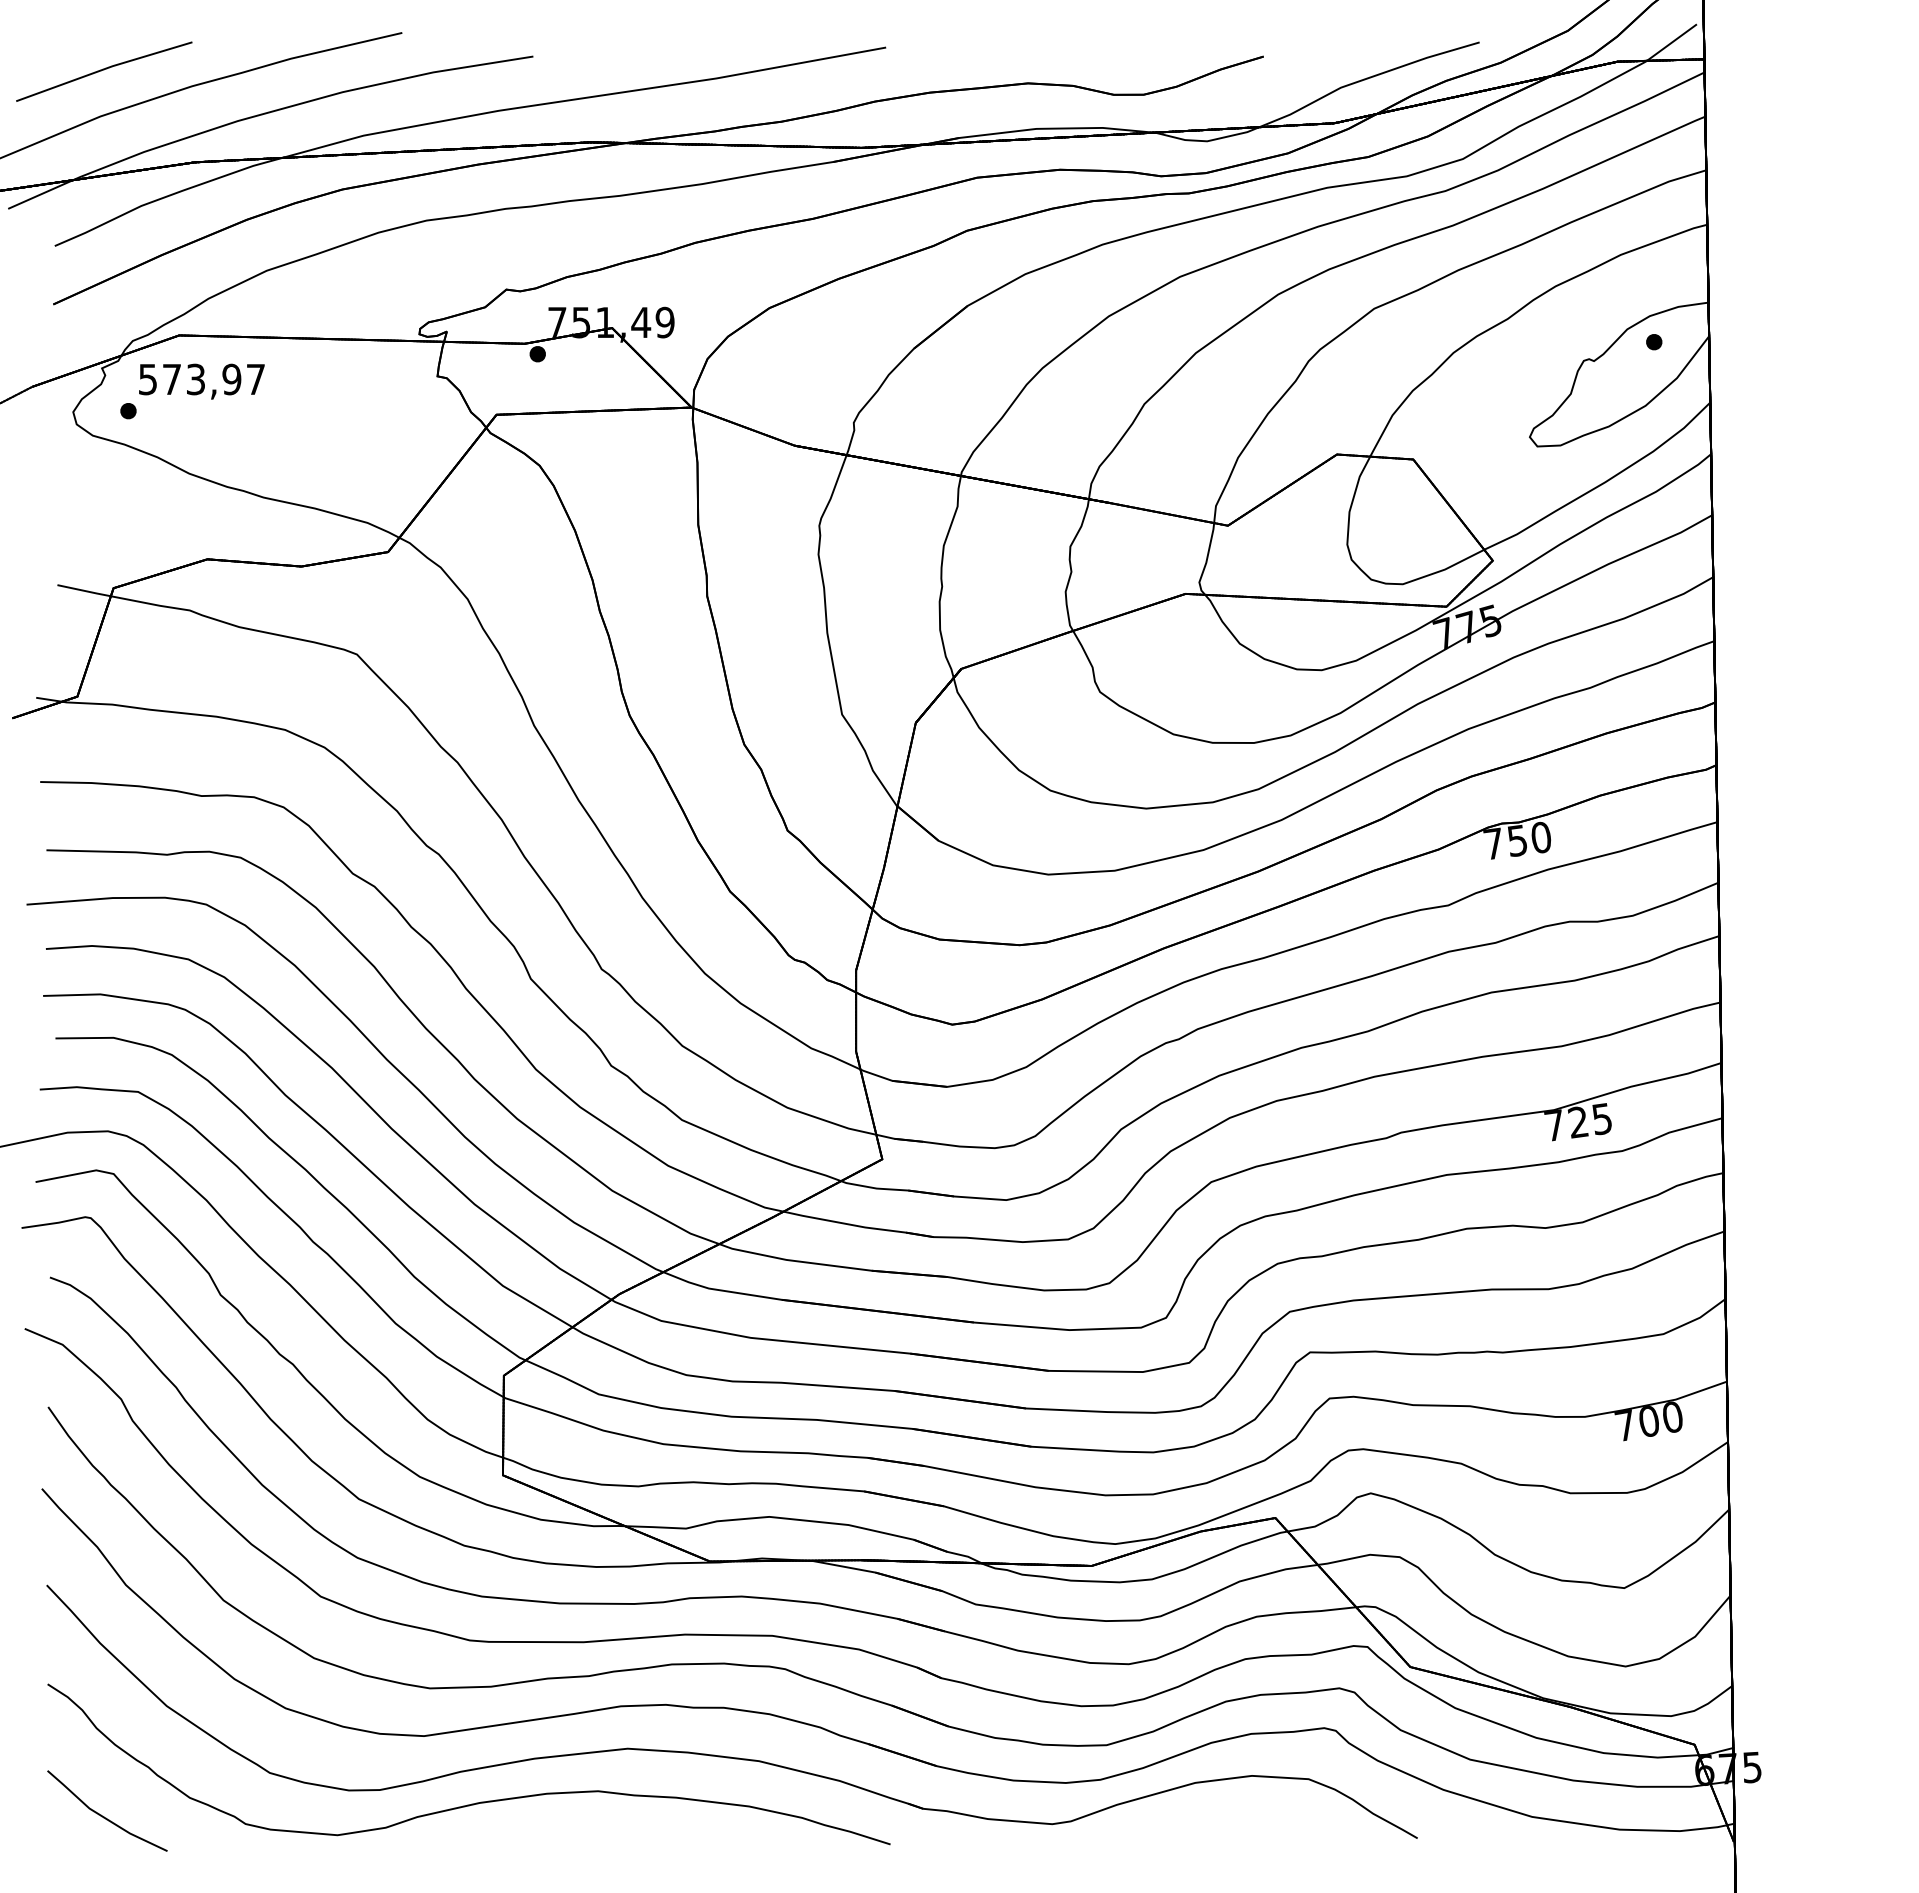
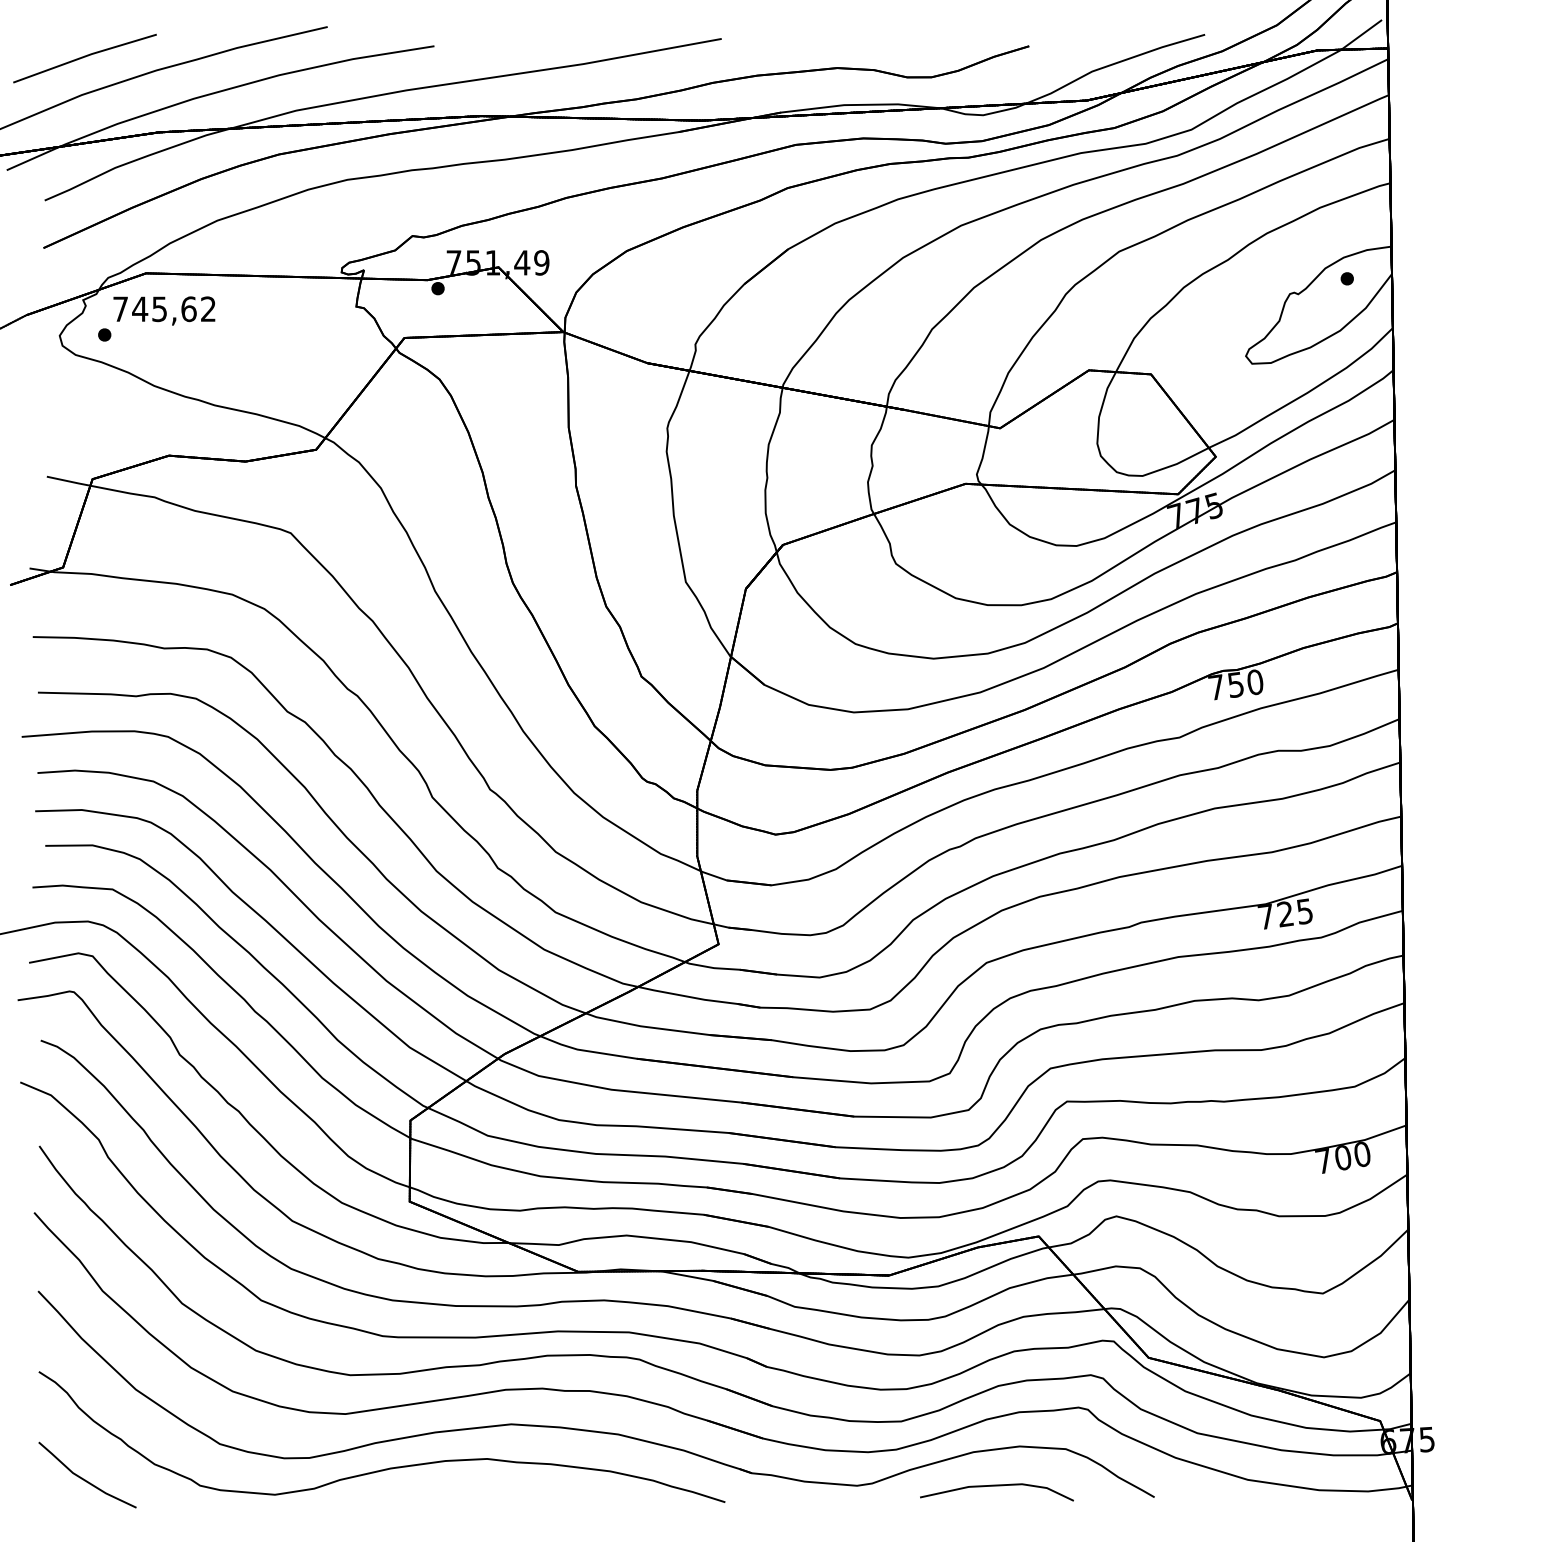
text: (201, 379) -> (164, 309), 573,97 -> 745,62
part: (1223, 1824) -> (996, 1486), added

